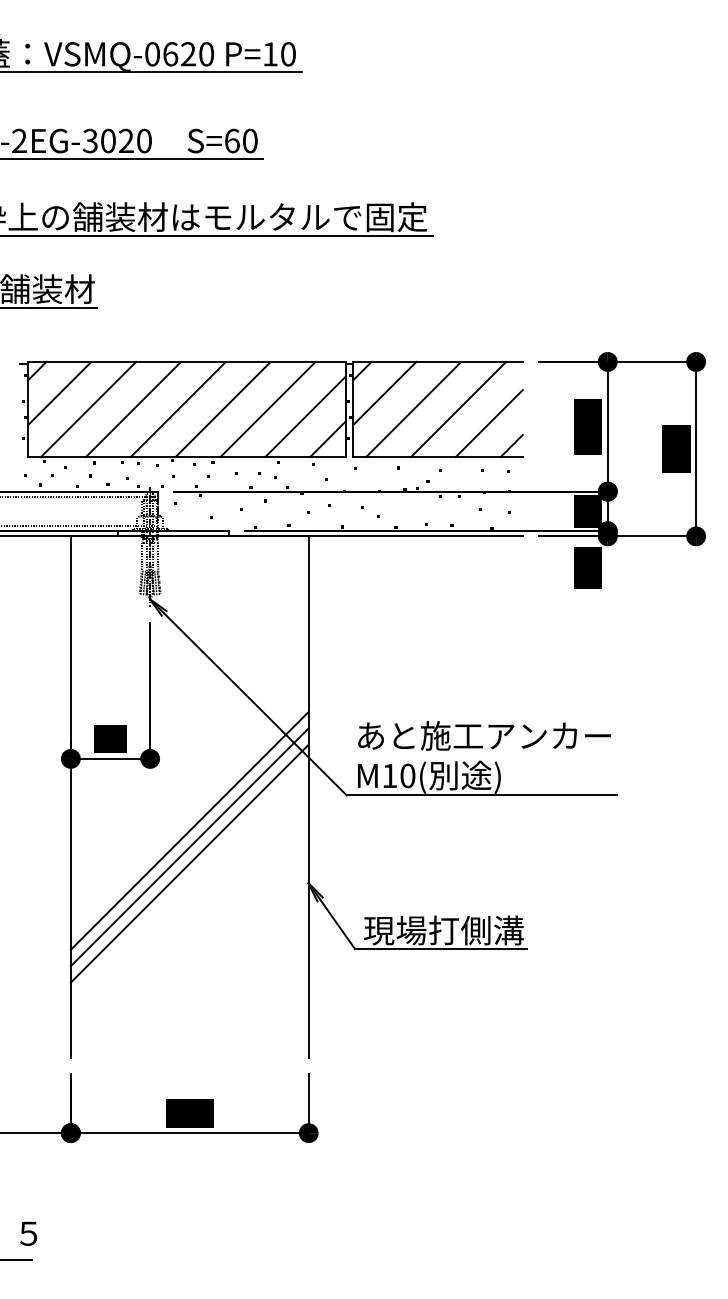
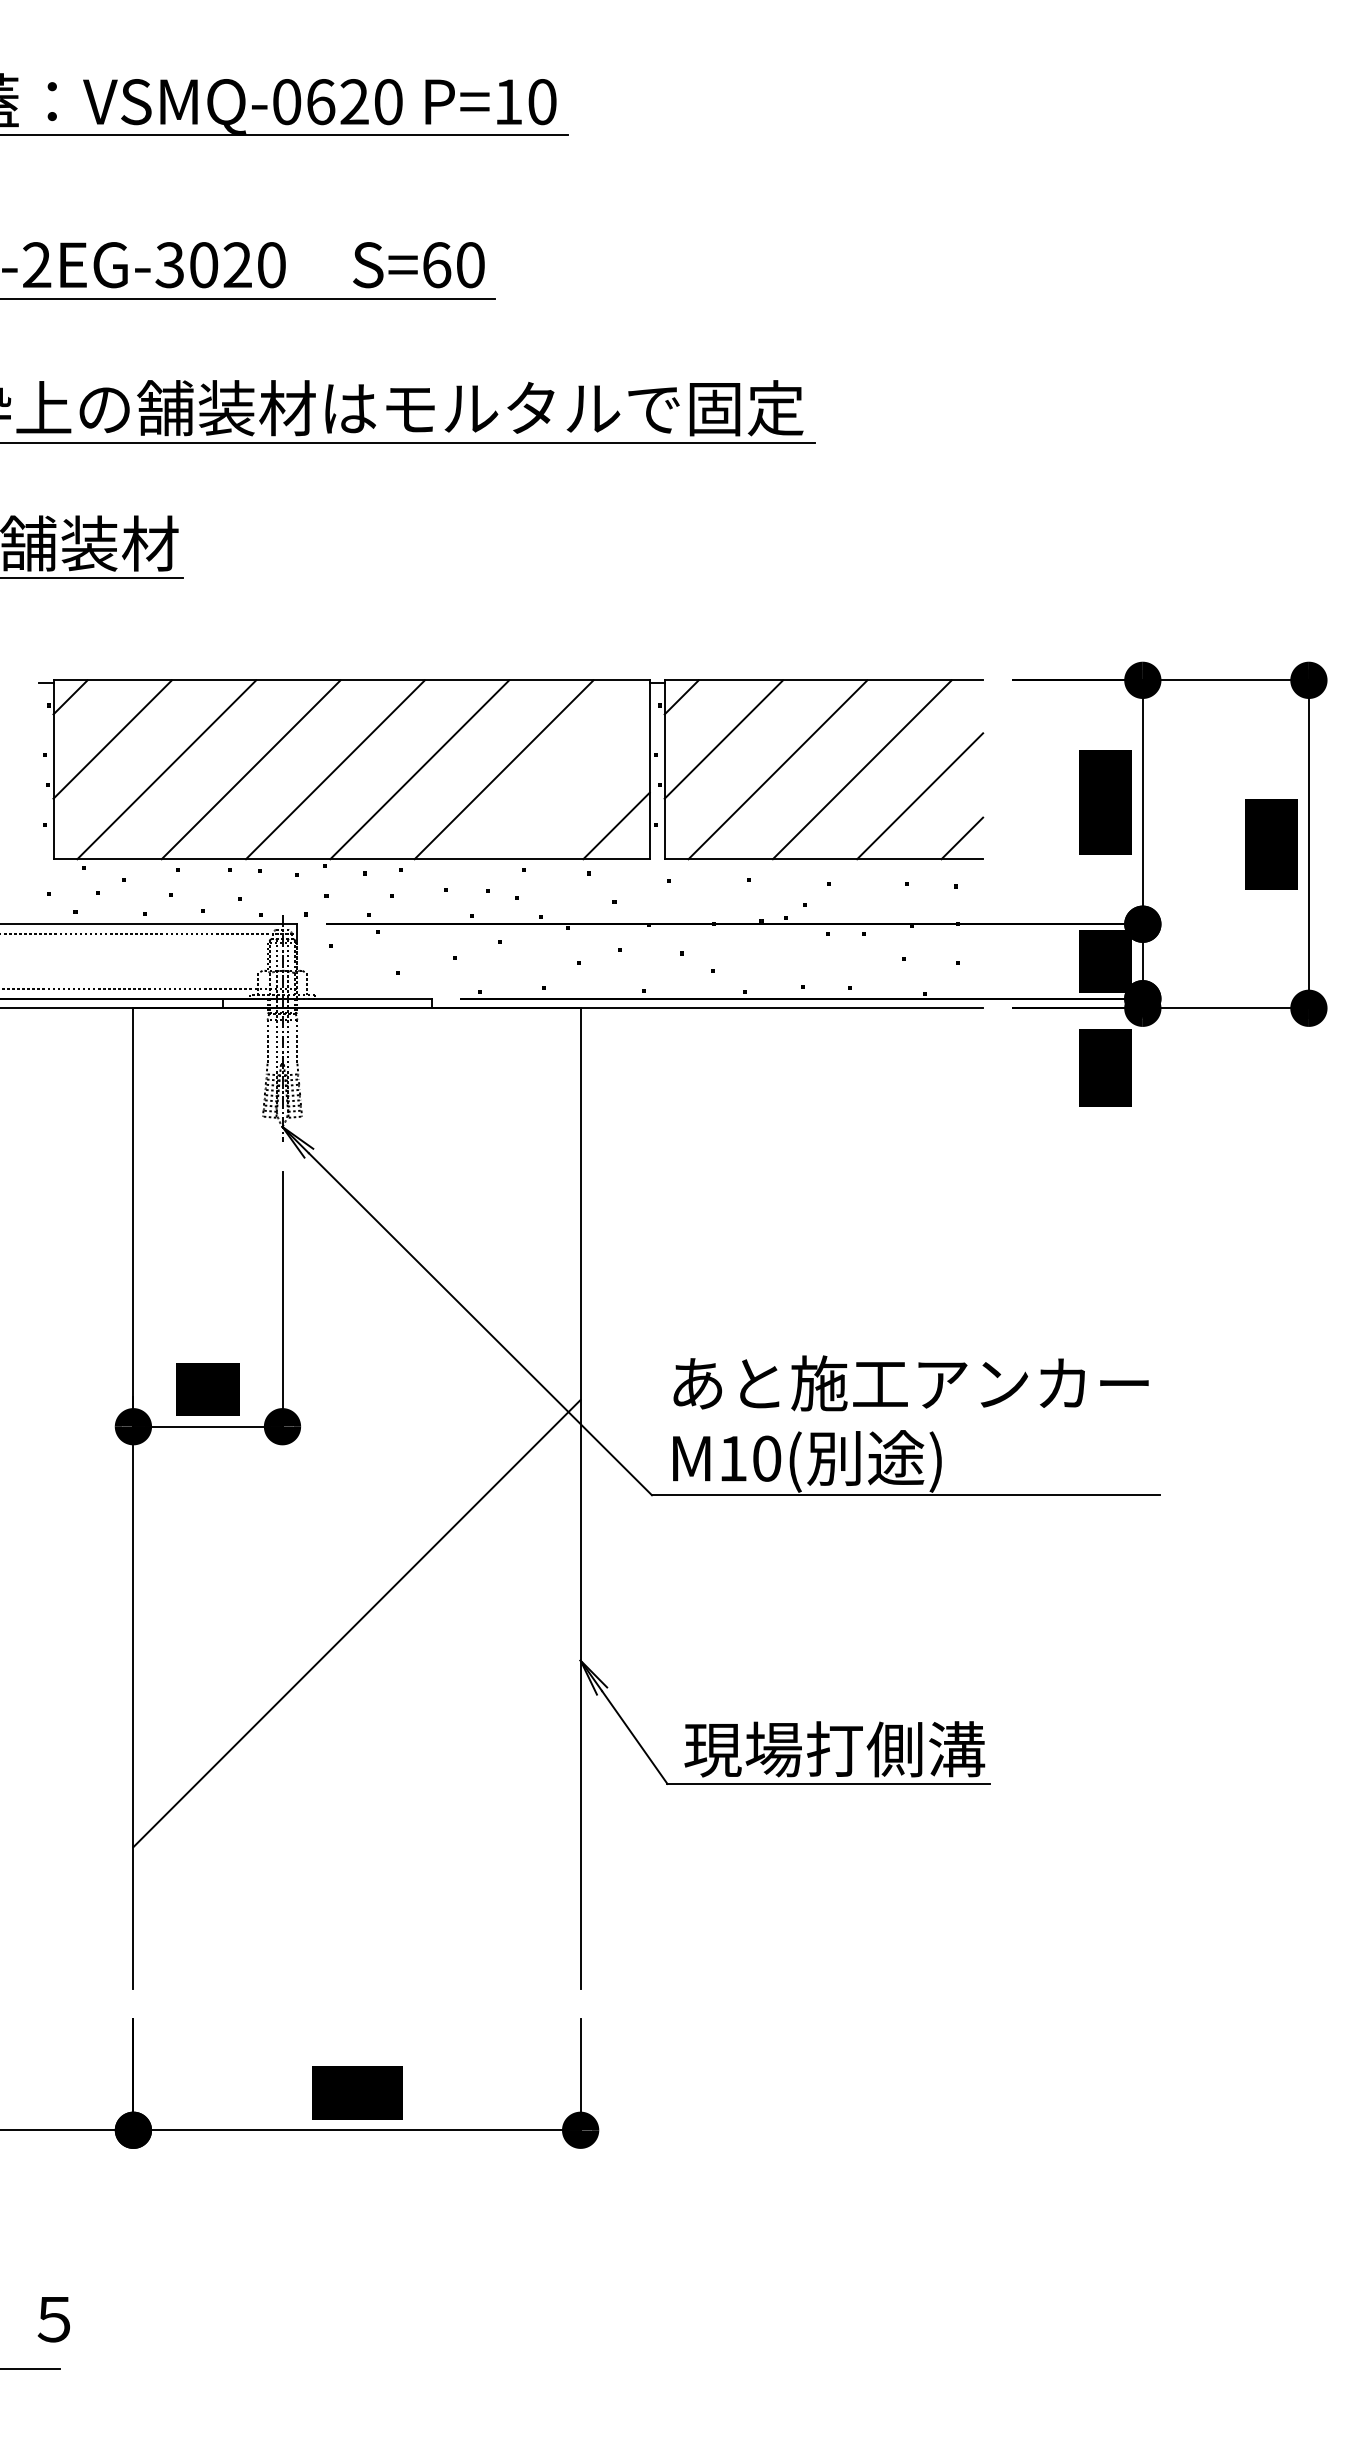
line: (305, 416) -> (574, 782), removed
line: (189, 830) -> (356, 1561), removed
line: (189, 847) -> (356, 1593), removed

